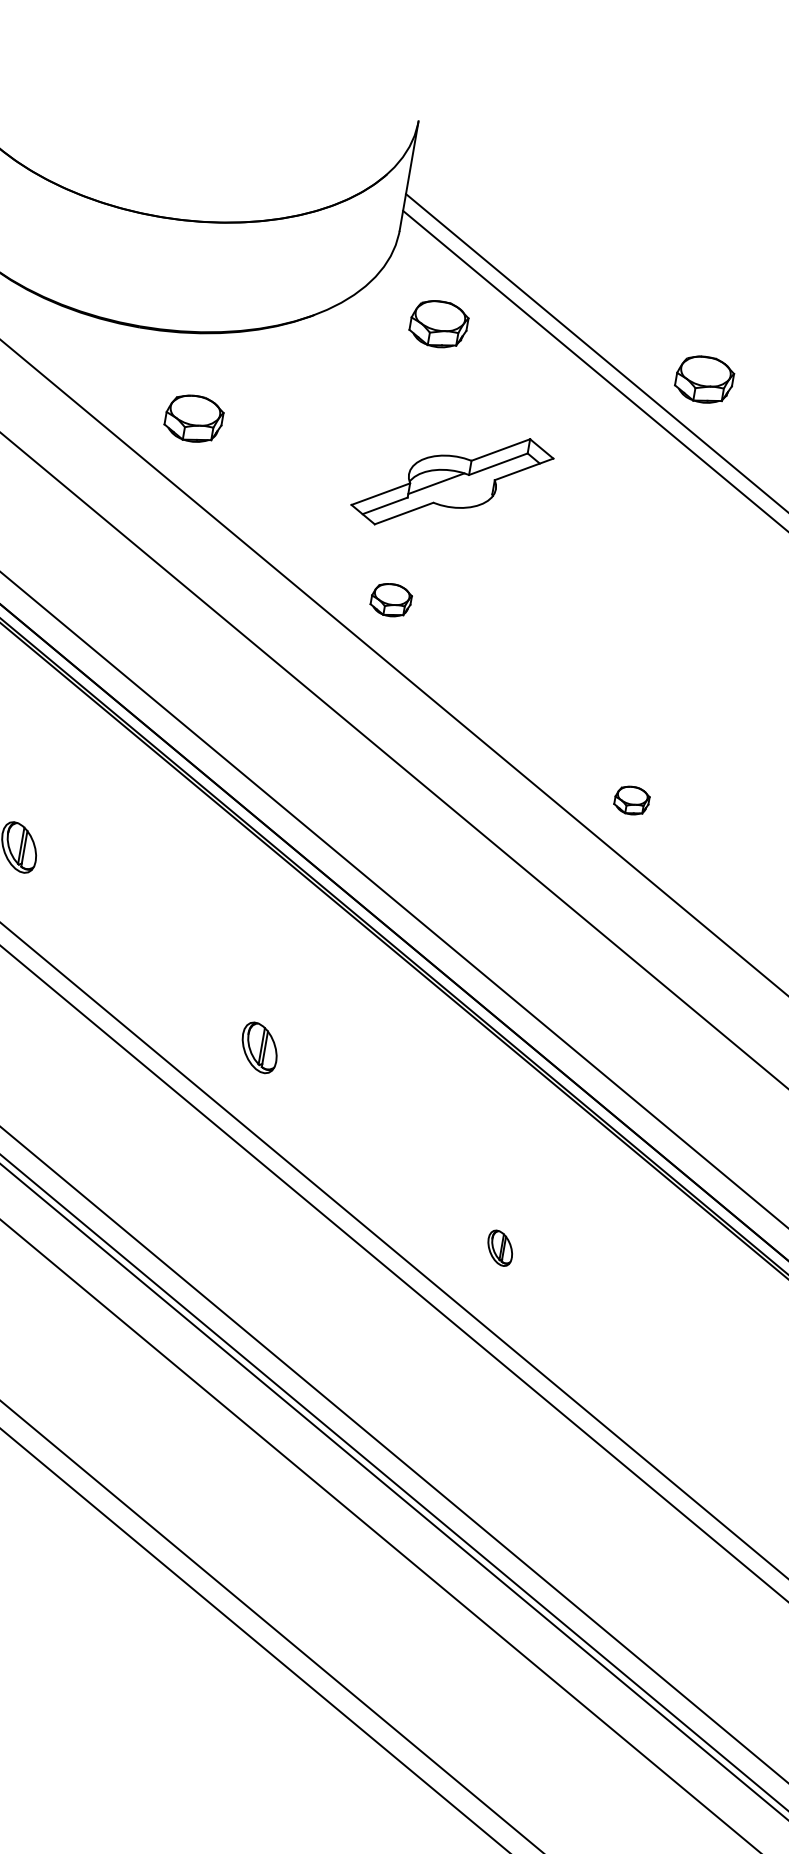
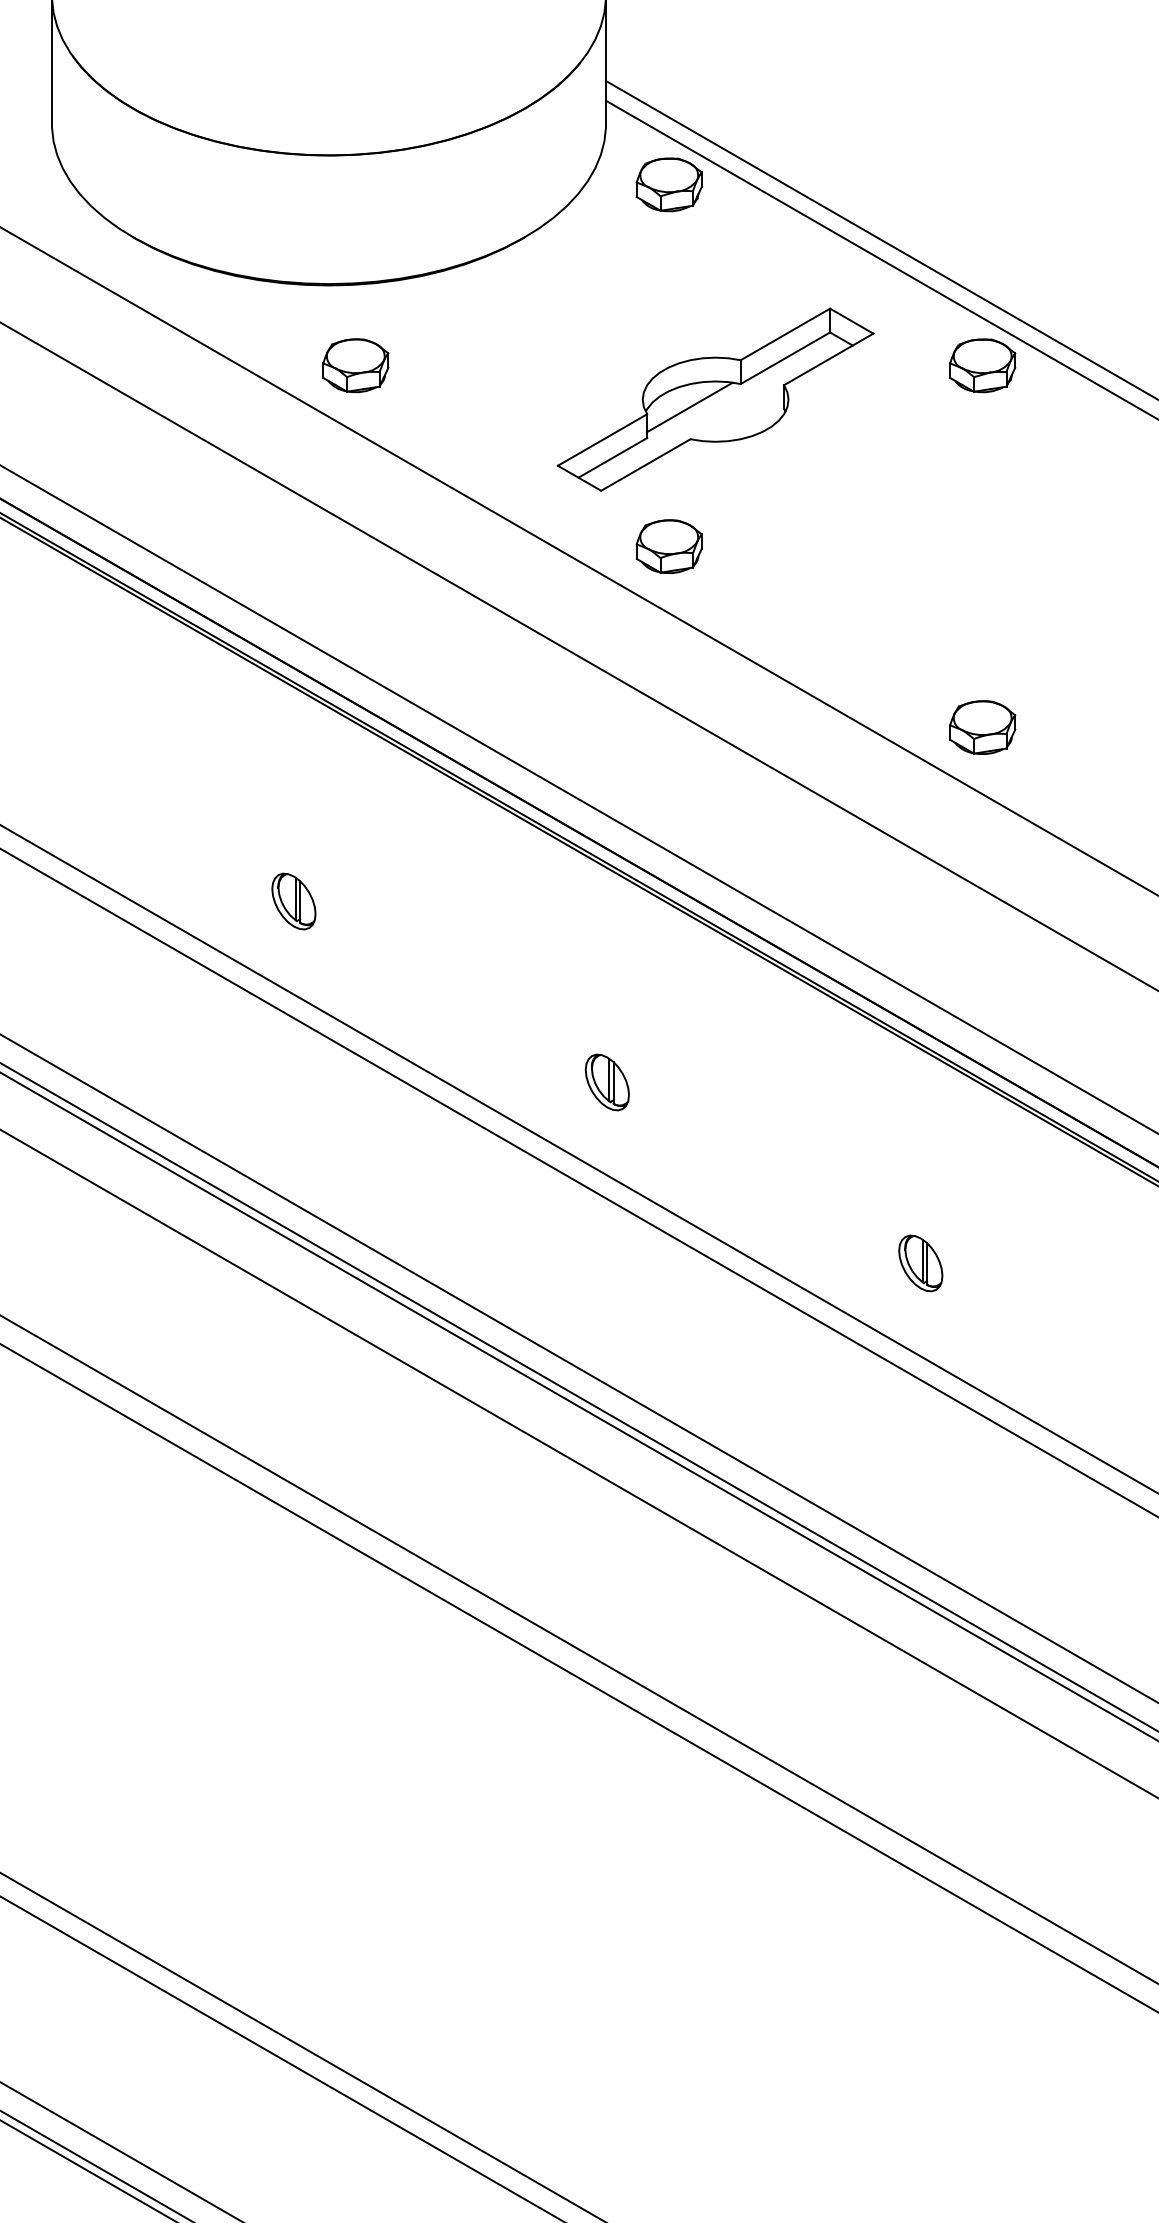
part: (438, 323) -> (668, 184), moved
part: (704, 379) -> (982, 365), moved
part: (193, 418) -> (355, 365), moved
part: (452, 481) -> (715, 399), size x1.43
part: (390, 600) -> (668, 546), size x1.43
part: (631, 800) -> (982, 727), size x1.67
part: (499, 1248) -> (920, 1263), size x1.43

